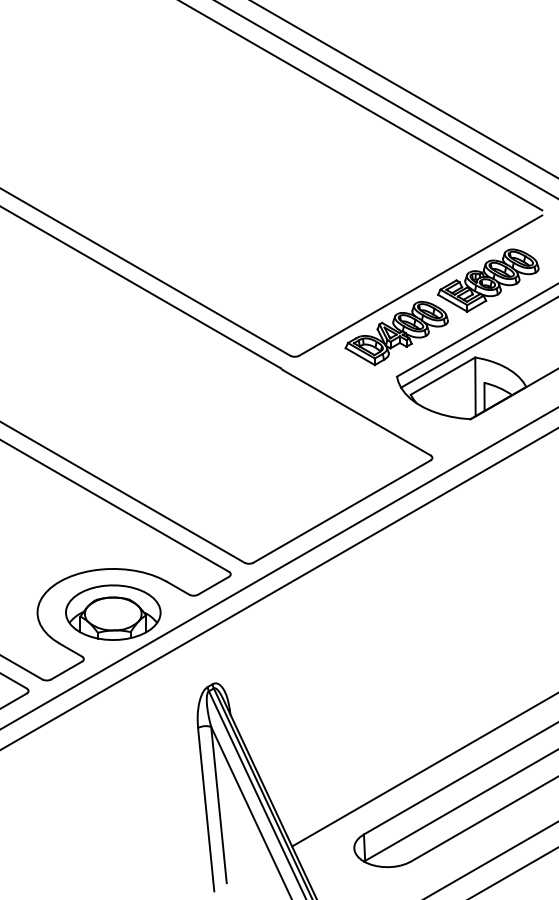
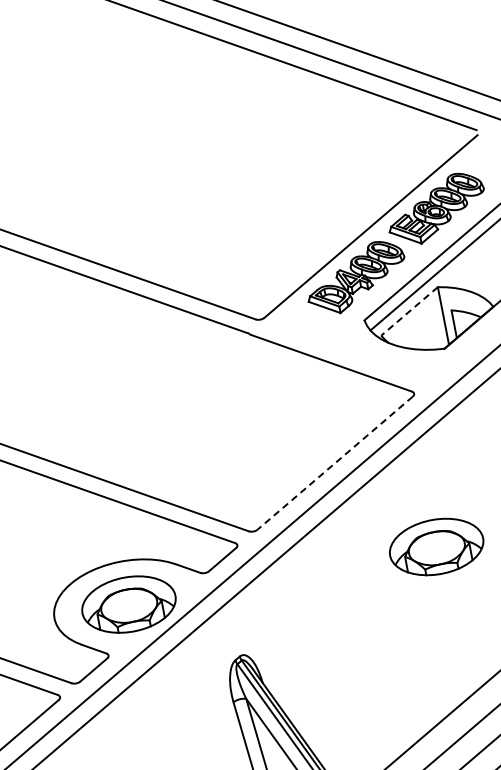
line: (442, 376) -> (409, 311), solid -> dashed
line: (341, 511) -> (334, 463), solid -> dashed
part: (426, 612) -> (436, 546), added

